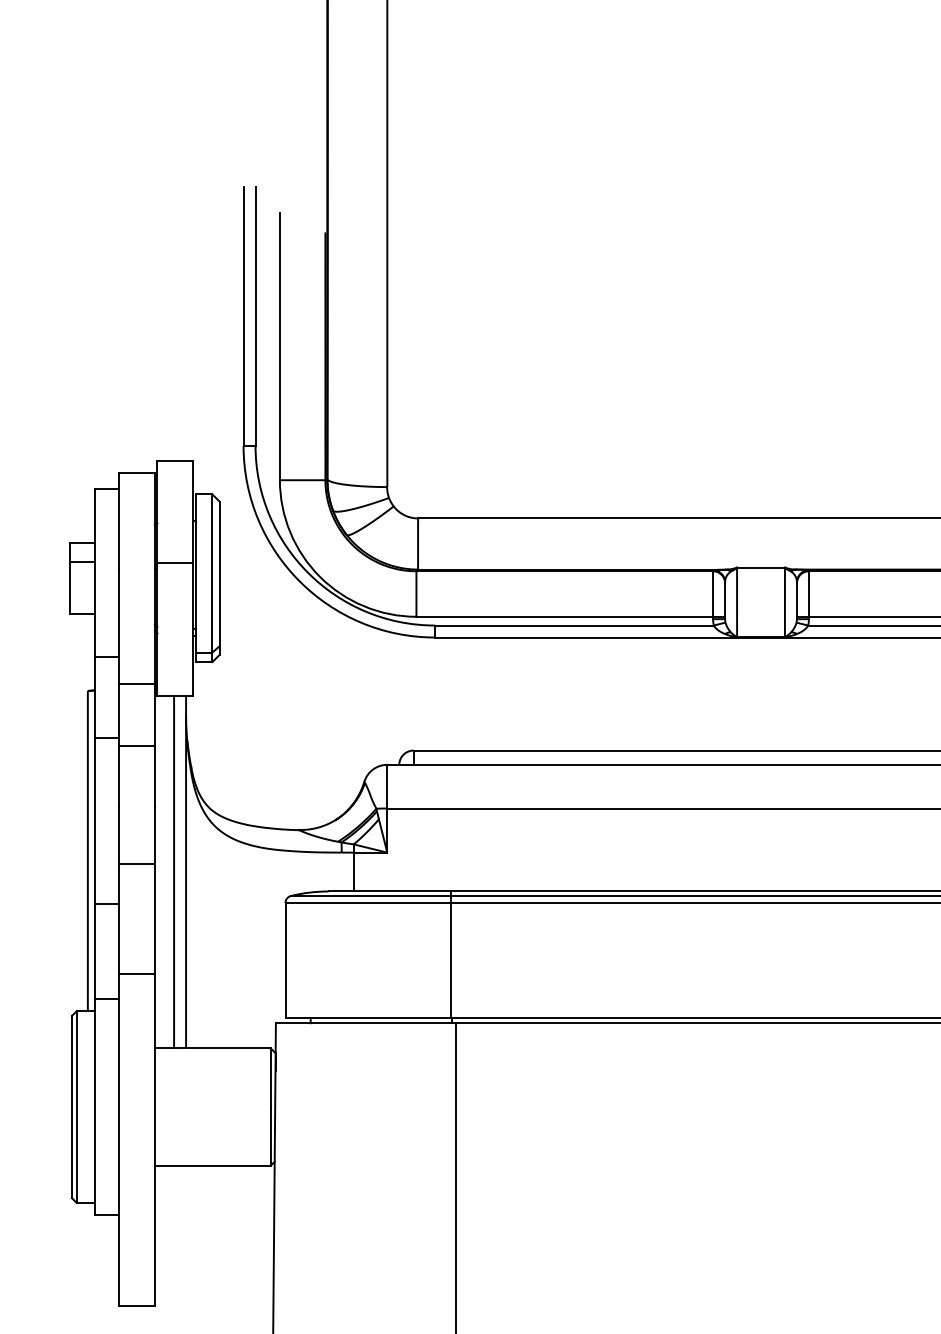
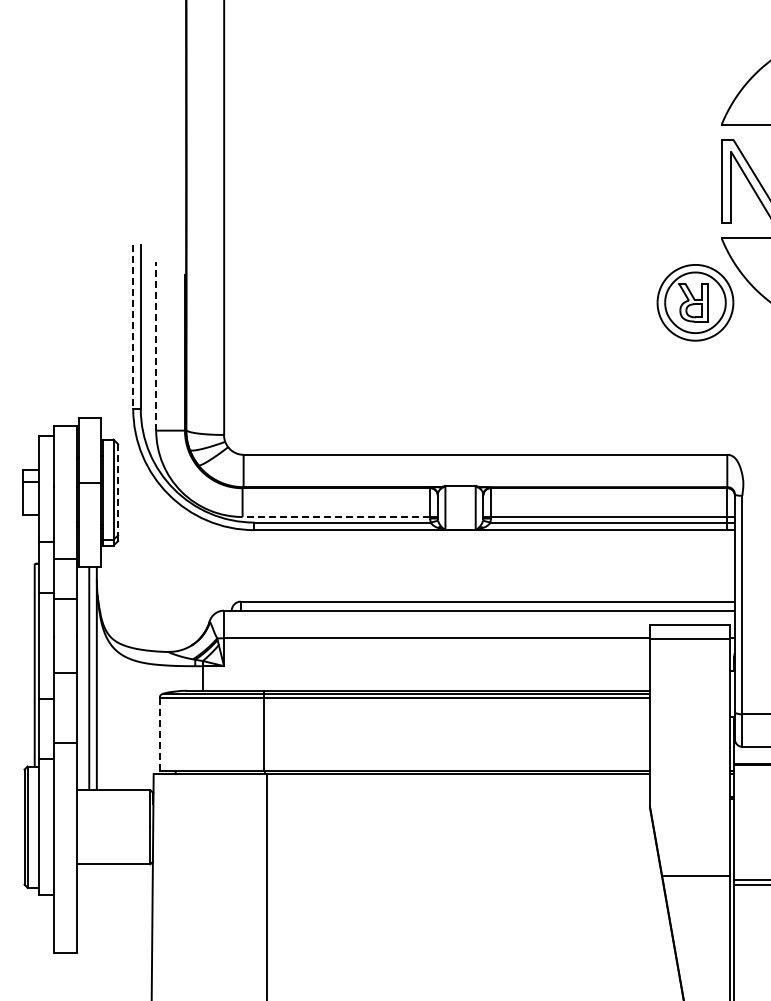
line: (244, 315) -> (133, 326), solid -> dashed
line: (280, 345) -> (156, 345), solid -> dashed
line: (220, 573) -> (118, 489), solid -> dashed
line: (564, 617) -> (336, 517), solid -> dashed
line: (285, 960) -> (159, 734), solid -> dashed

